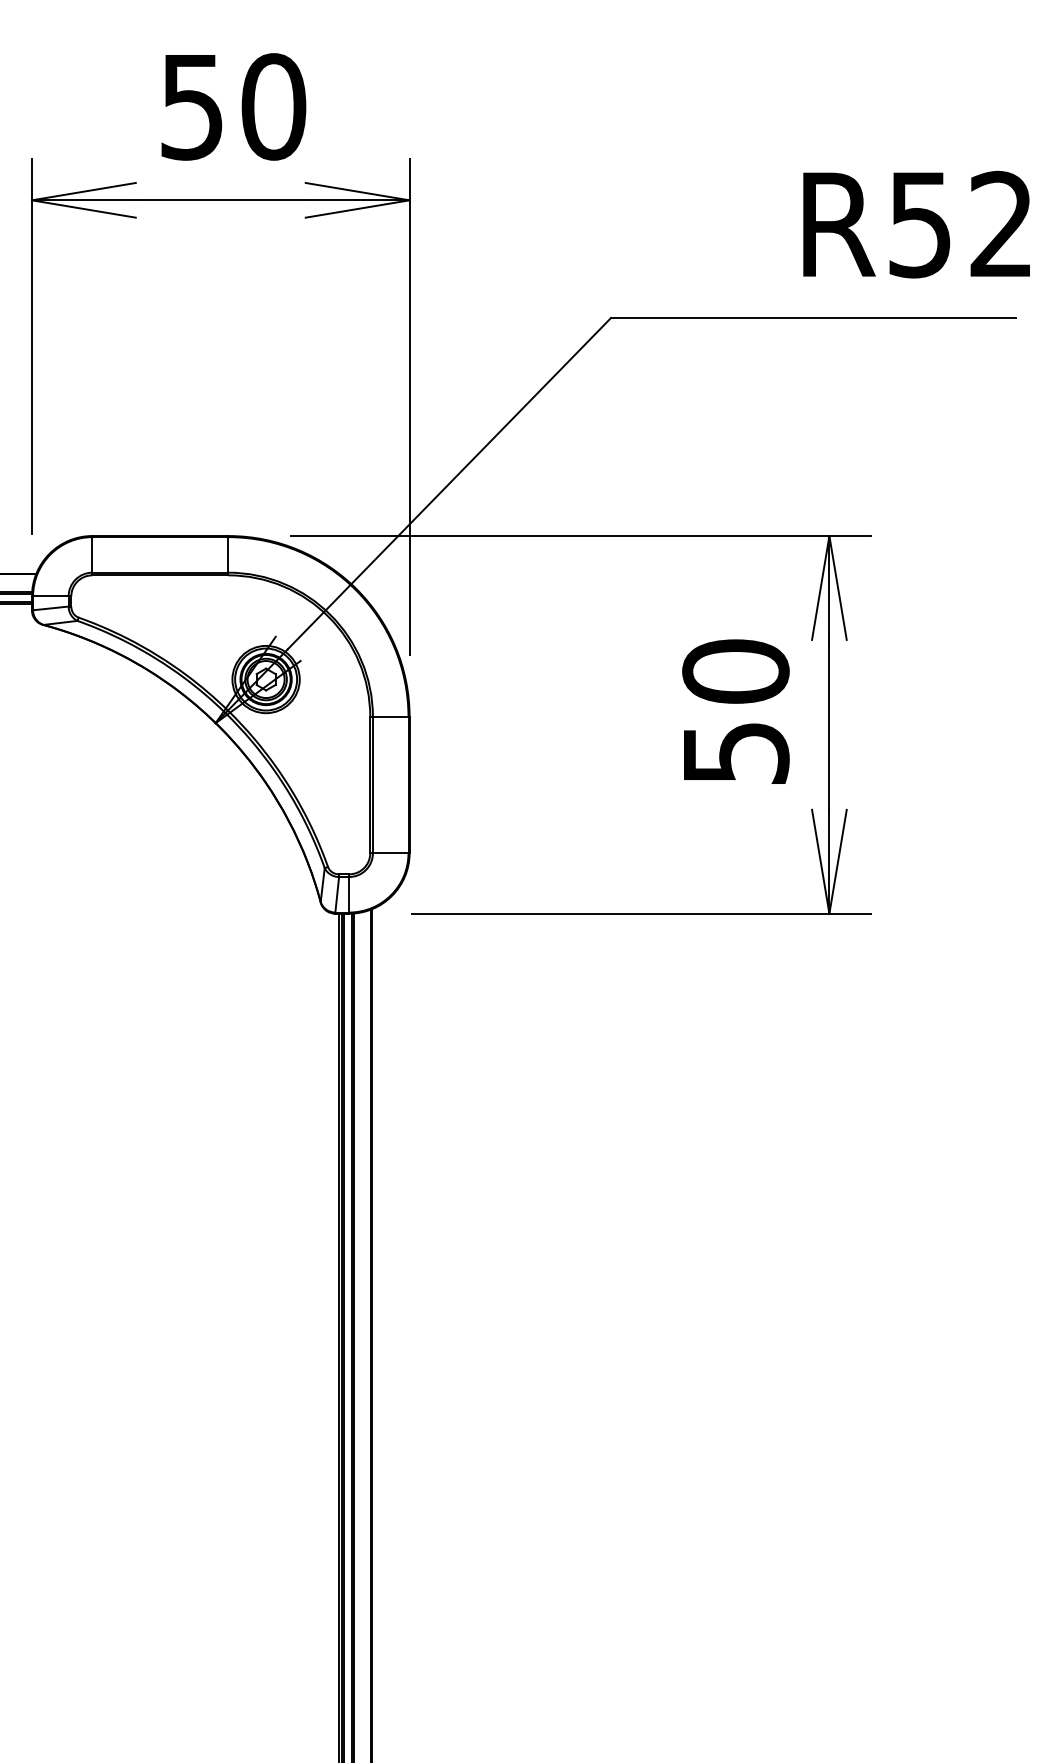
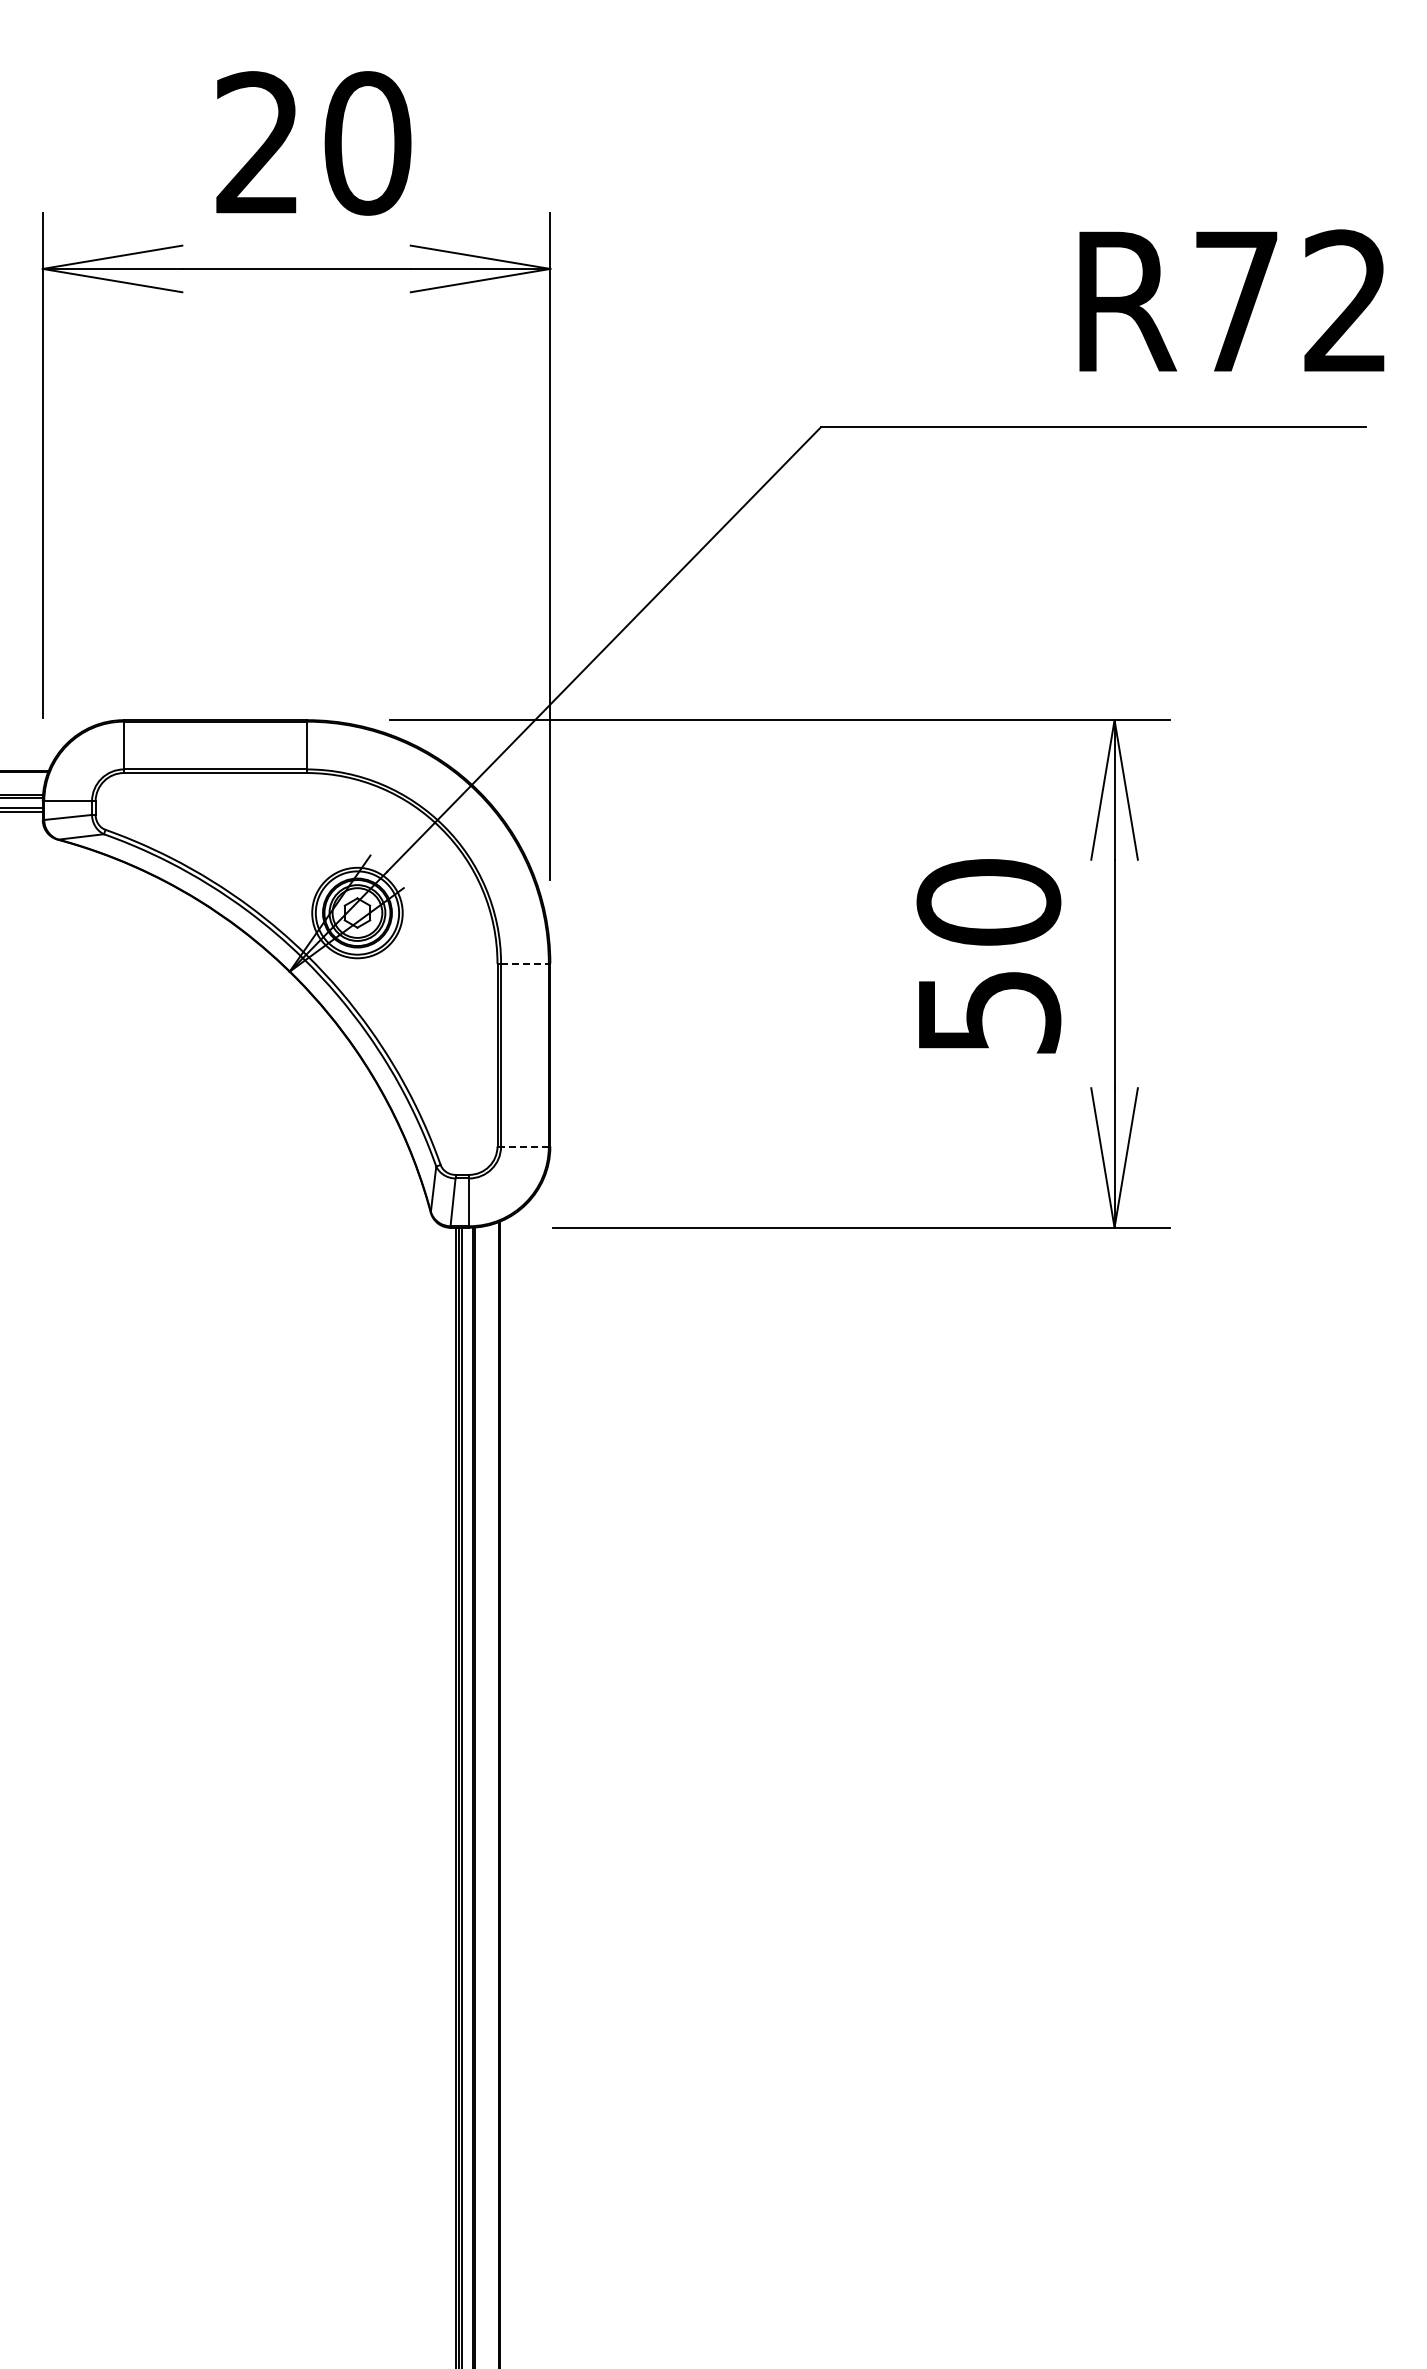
text: (191, 106) -> (257, 143), 50 -> 20
text: (920, 225) -> (1236, 302), R52 -> R72
line: (390, 717) -> (524, 963), solid -> dashed
line: (390, 853) -> (524, 1146), solid -> dashed

